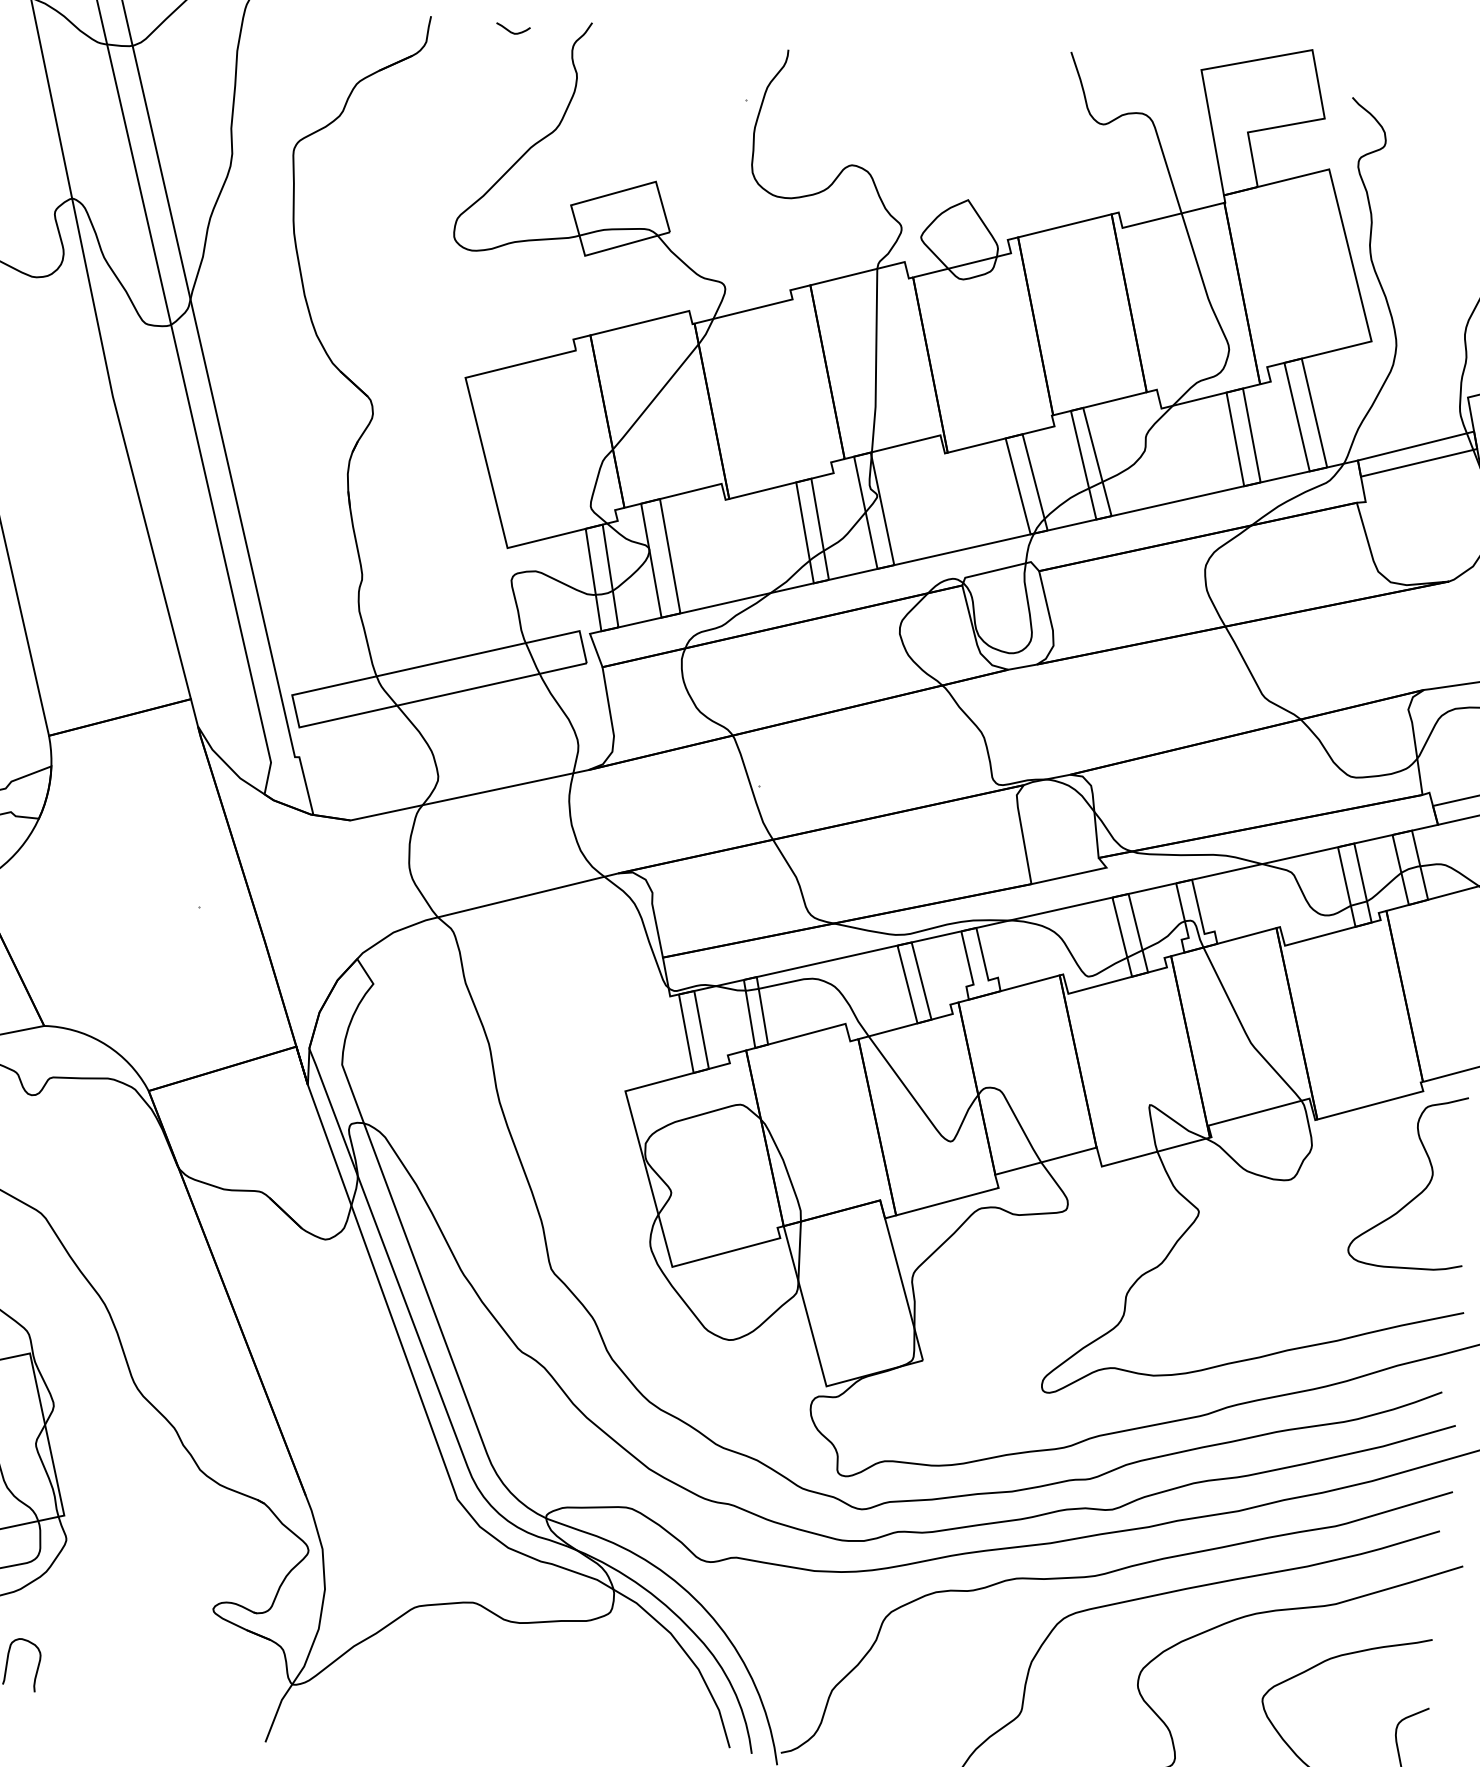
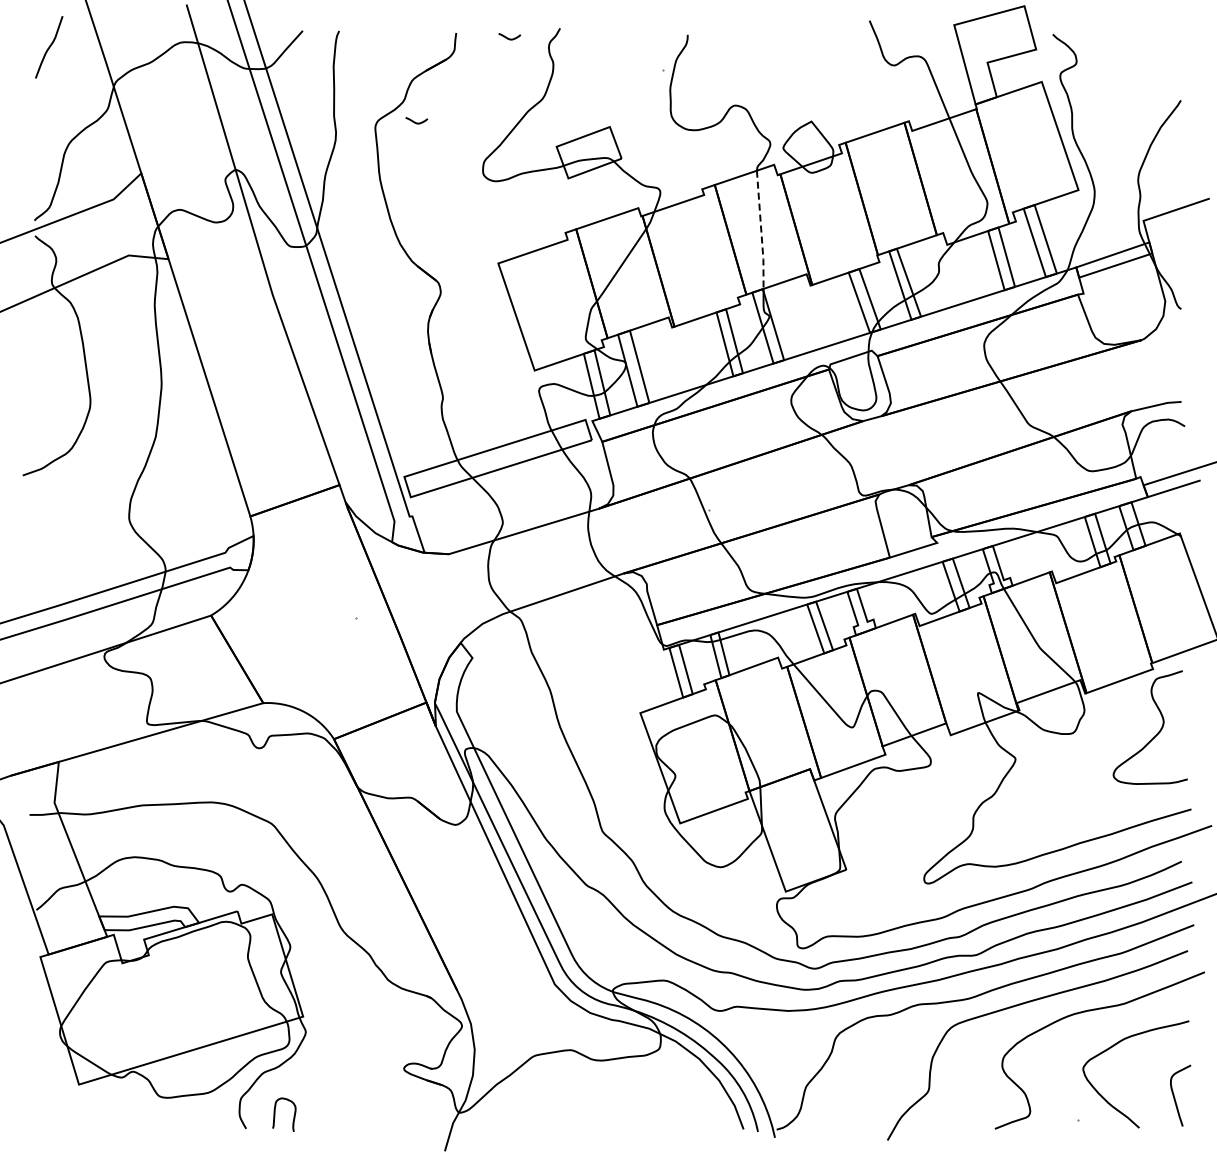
curve: (356, 147) -> (415, 121), added
line: (876, 361) -> (761, 230), solid -> dashed

